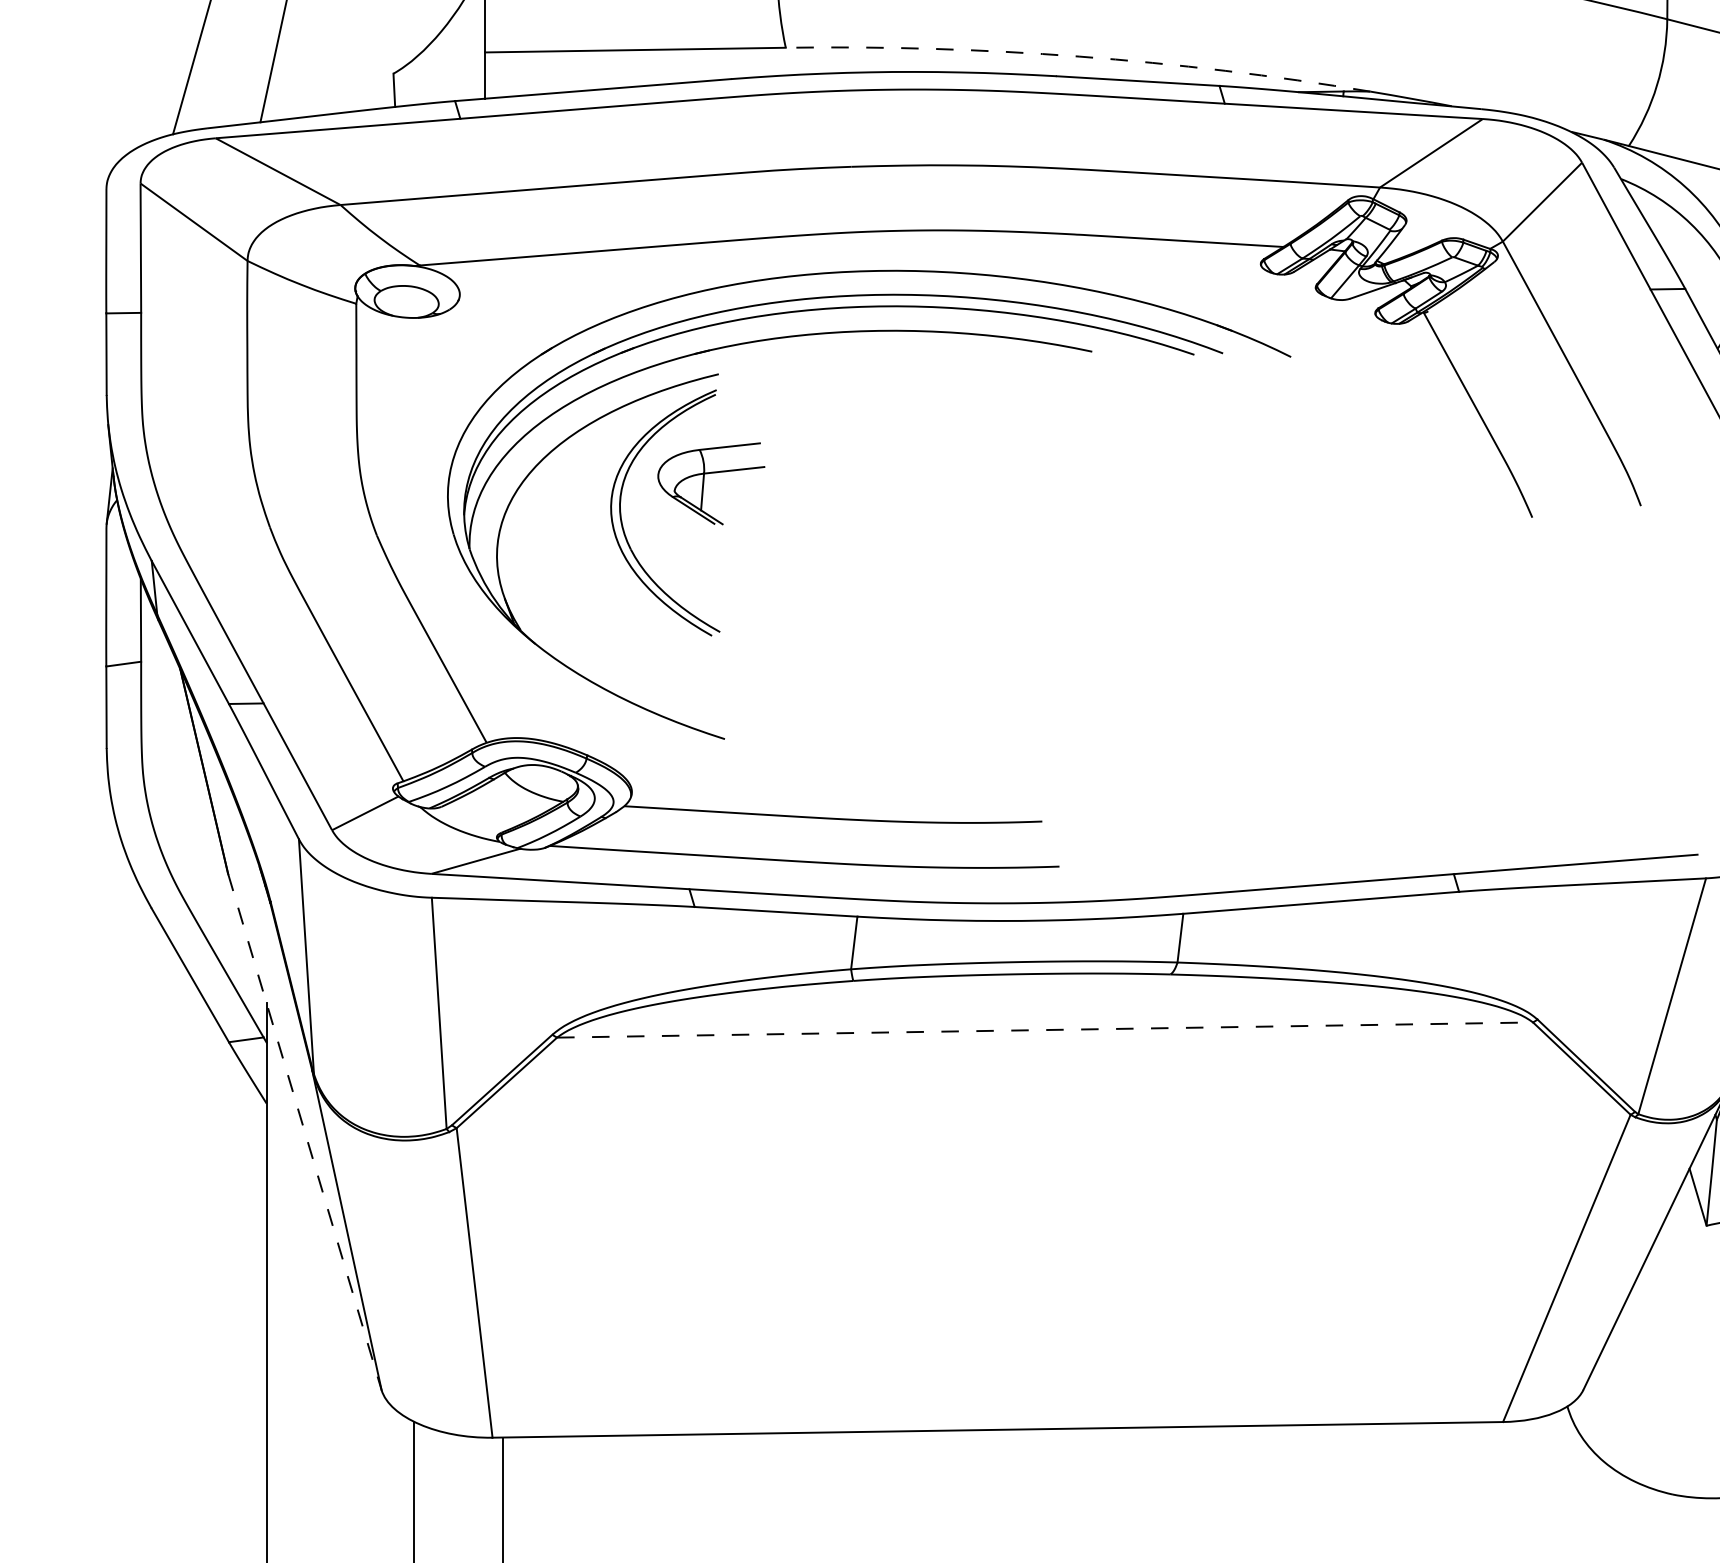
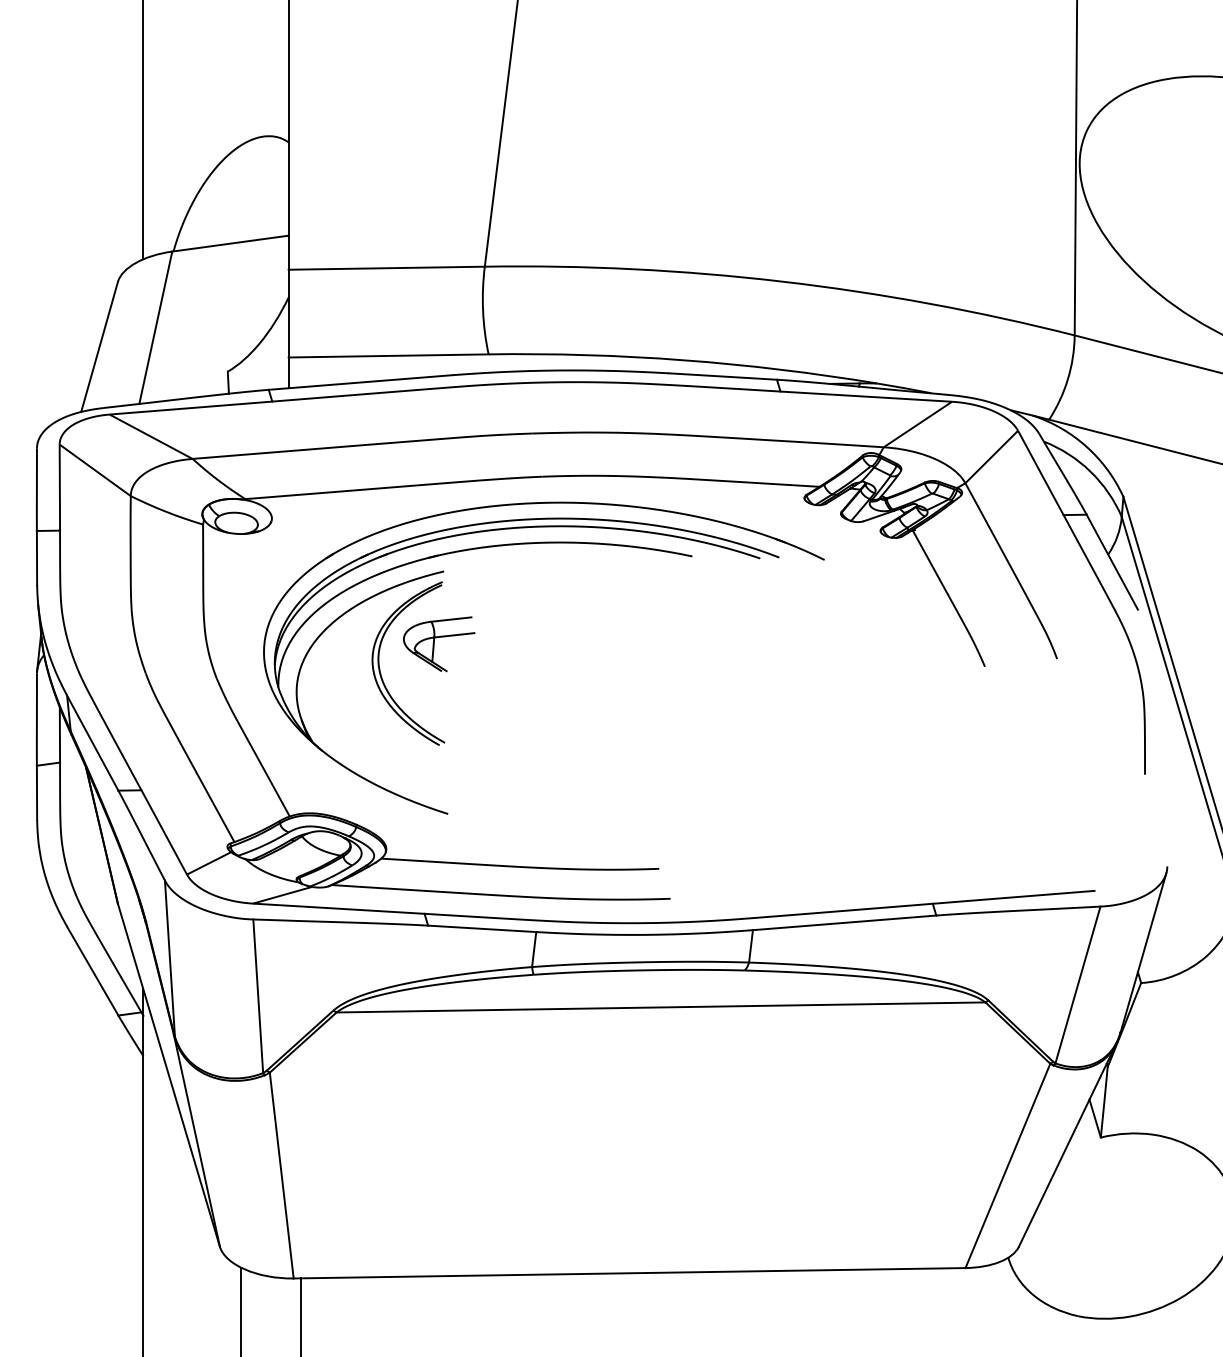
arc: (1078, 56) -> (683, 360), dashed -> solid
line: (1045, 1030) -> (661, 1007), dashed -> solid
line: (304, 1132) -> (168, 1075), dashed -> solid

